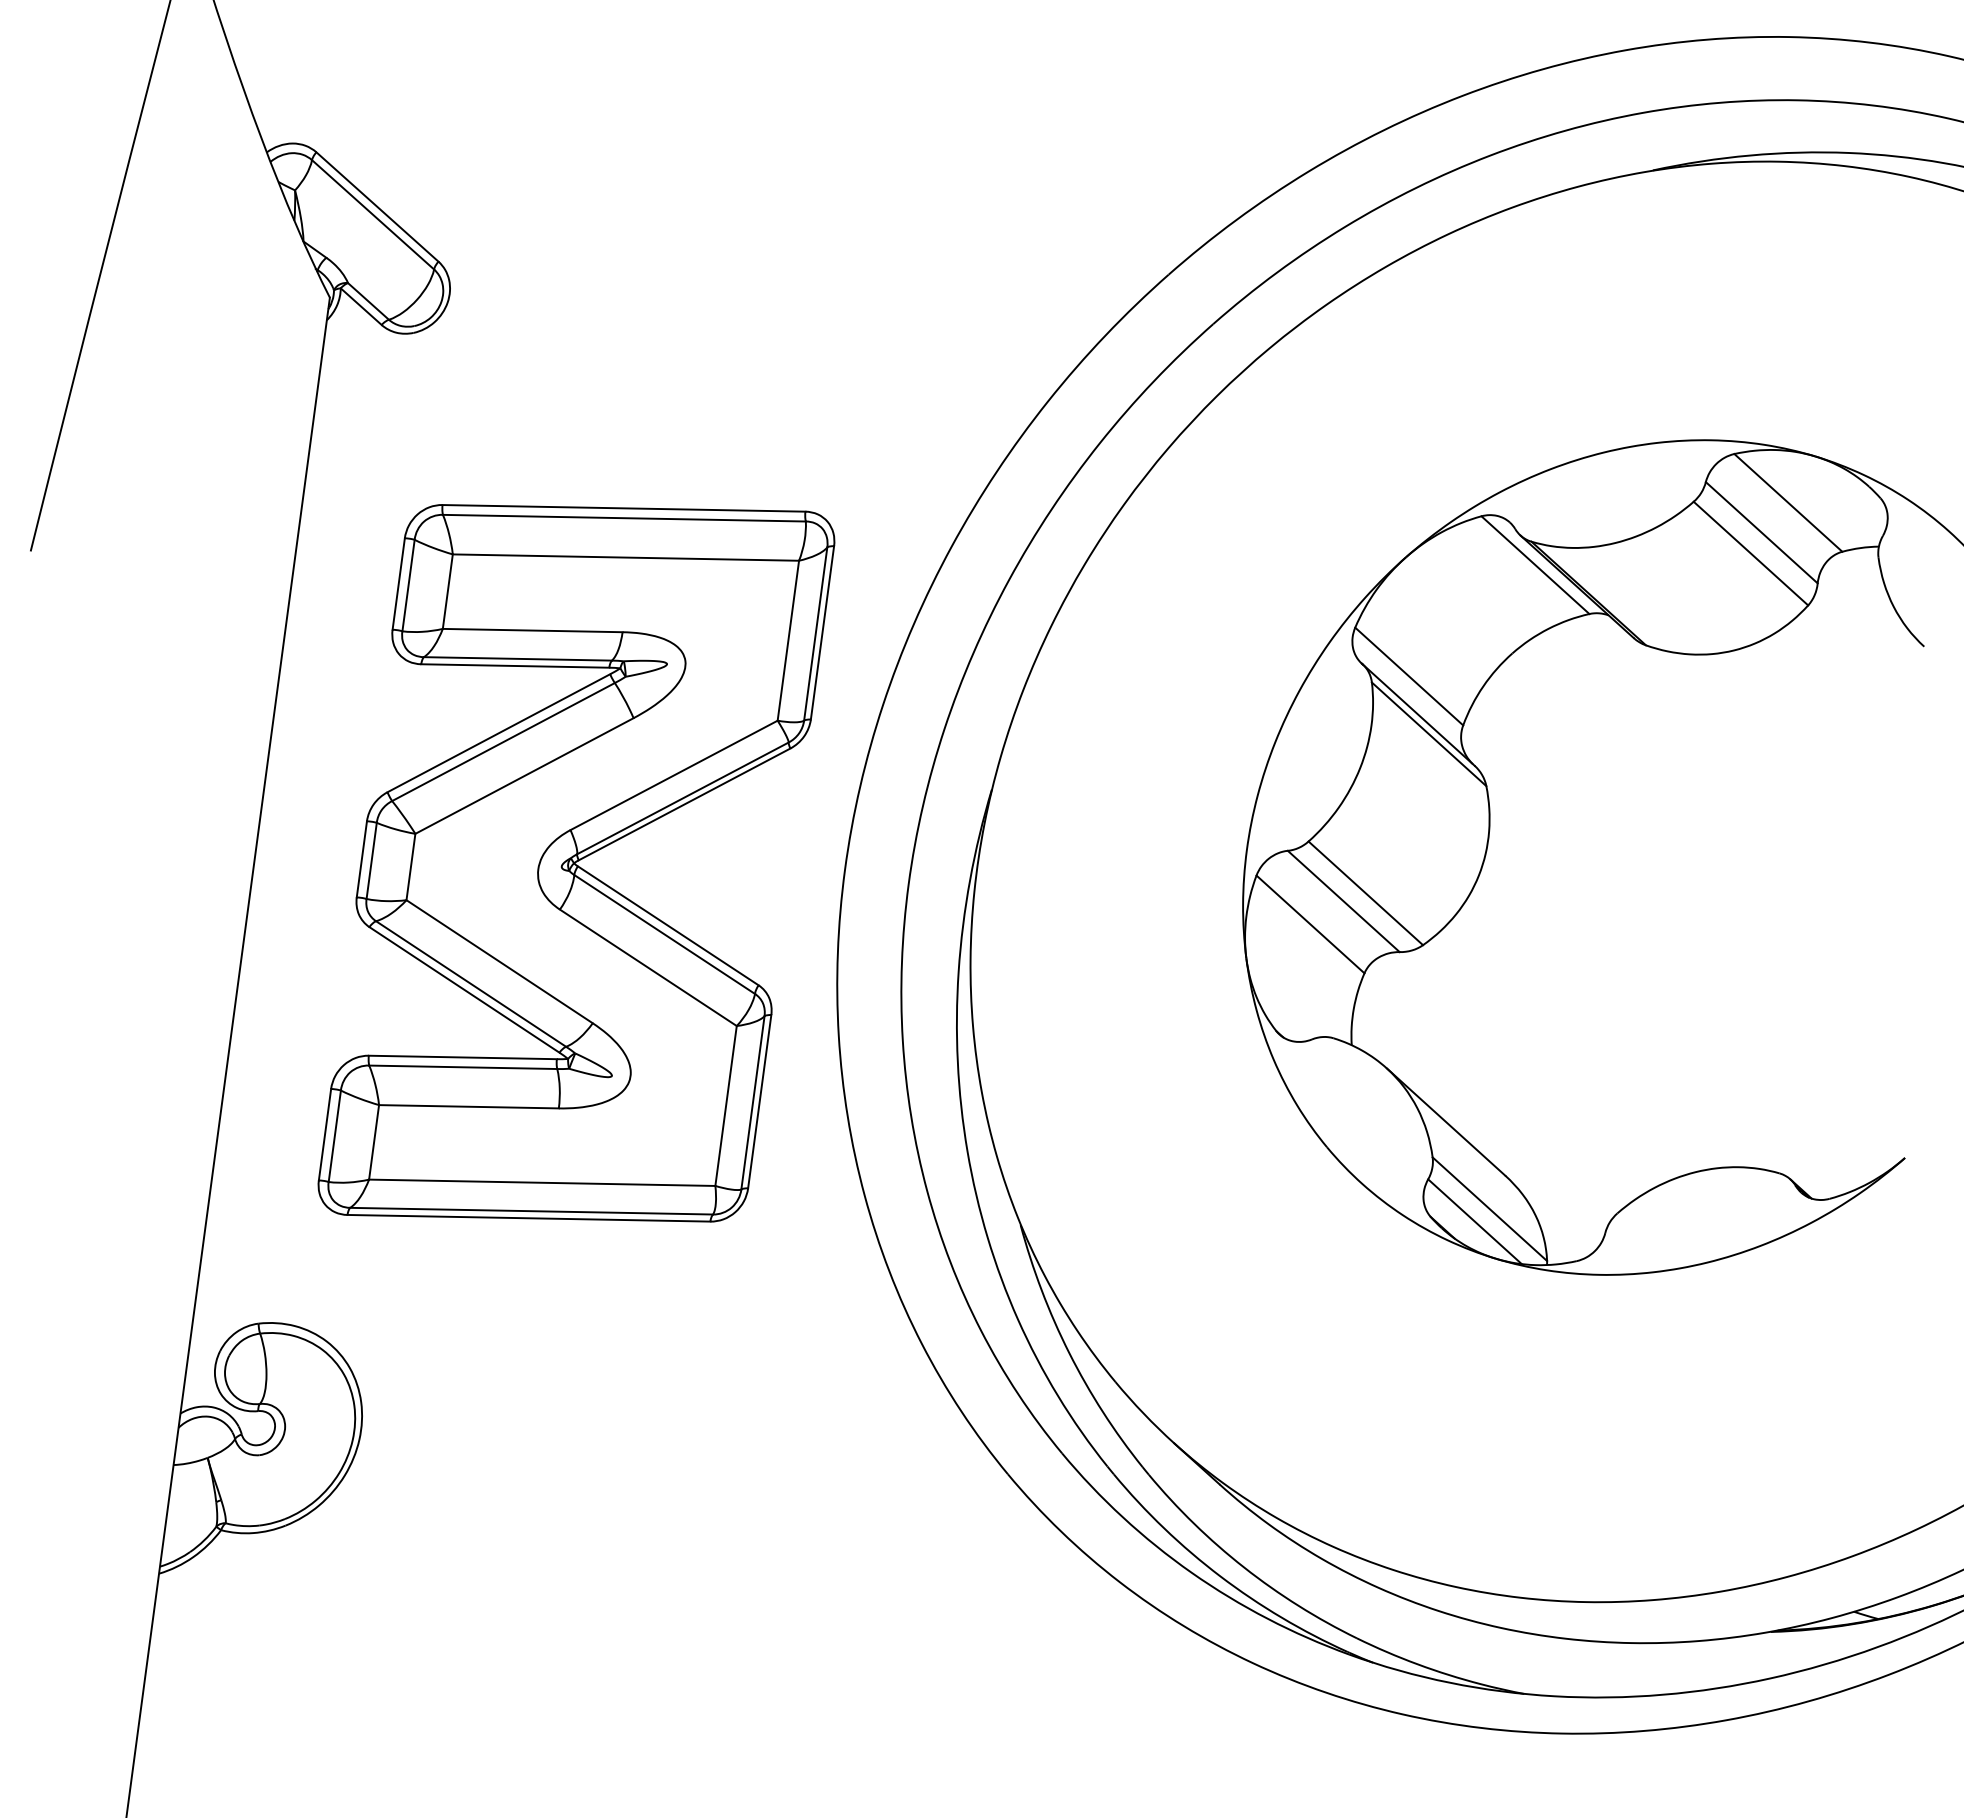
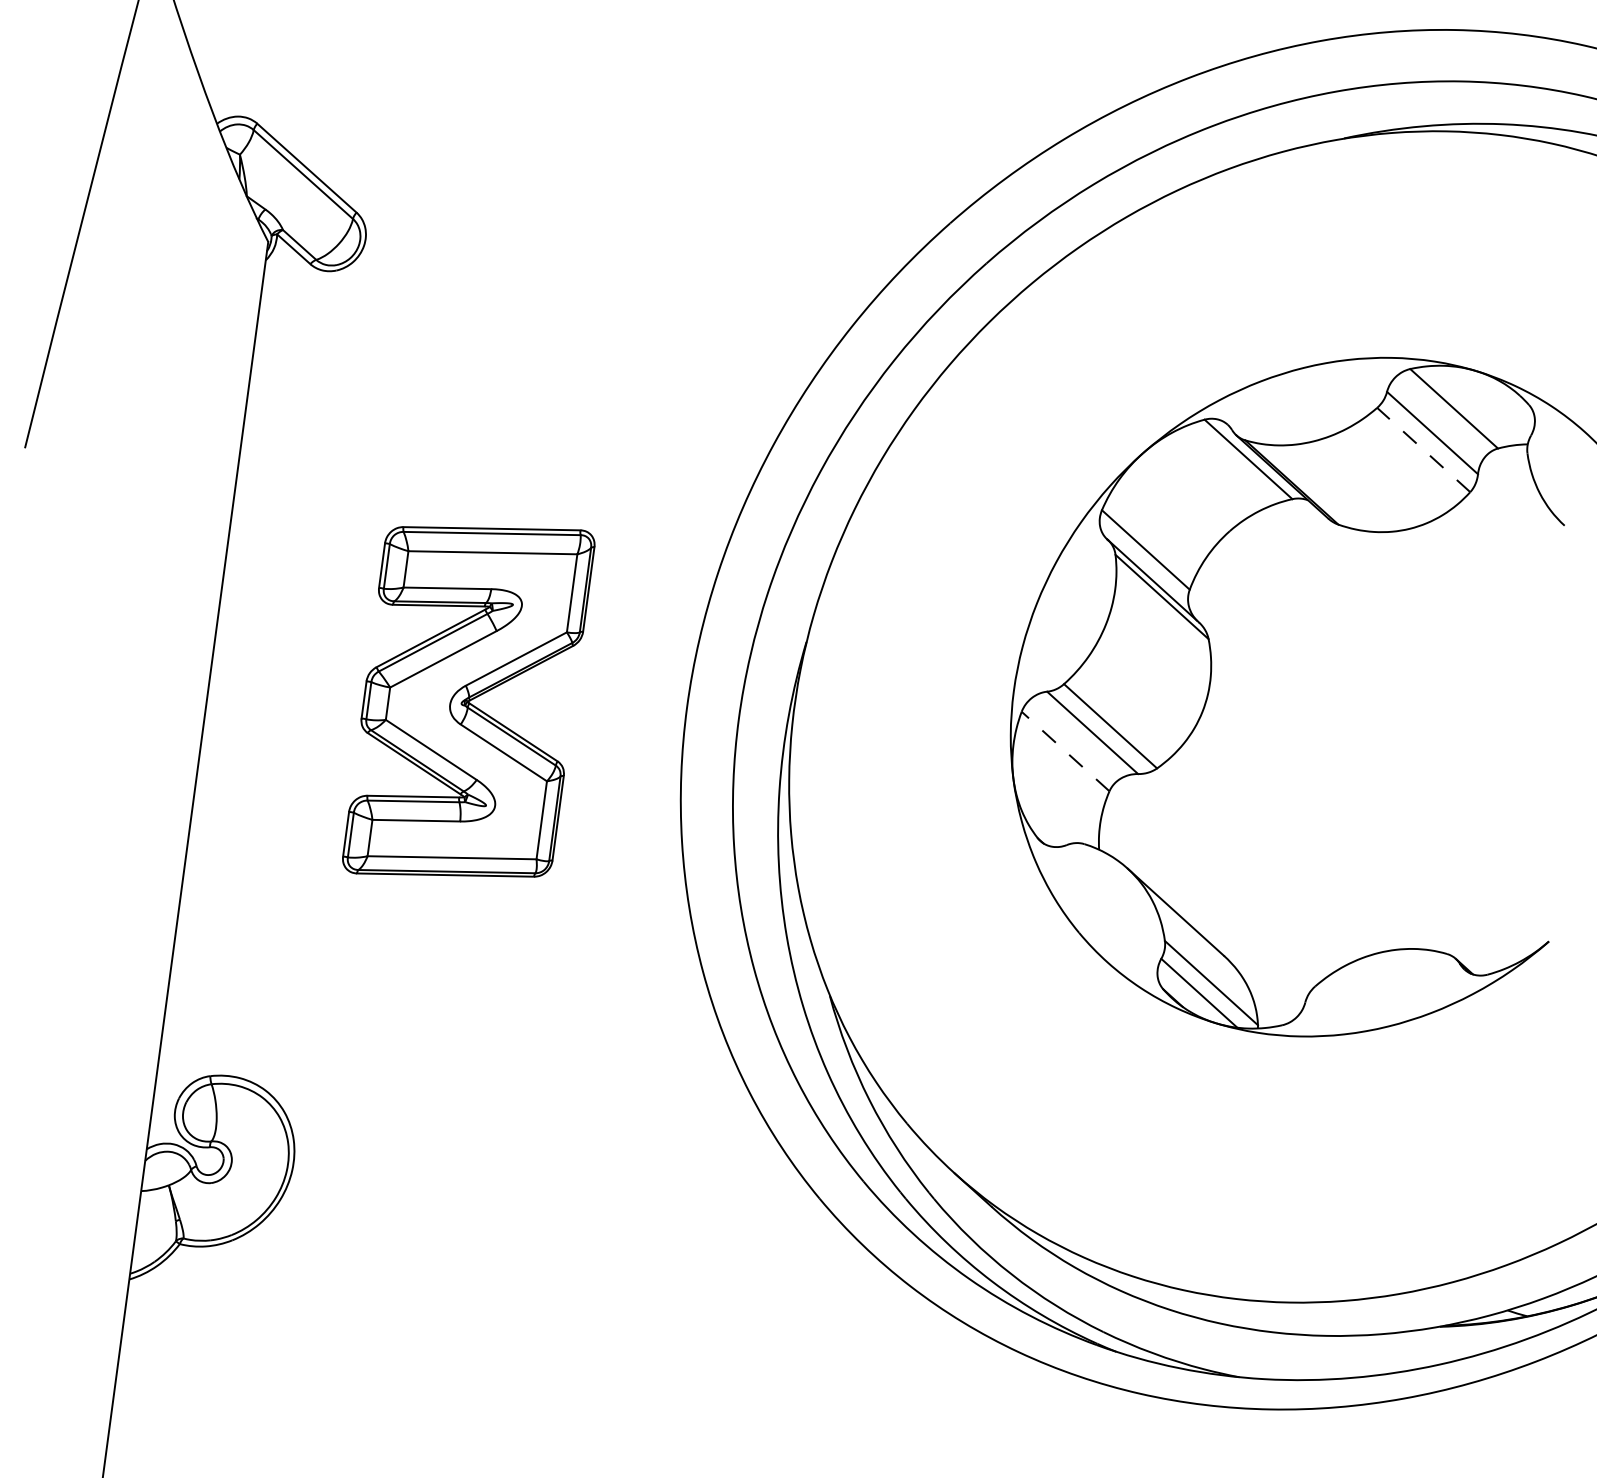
line: (1750, 553) -> (1423, 449), solid -> dashed
part: (576, 863) -> (468, 702), size x0.6
line: (1310, 924) -> (1065, 751), solid -> dashed

